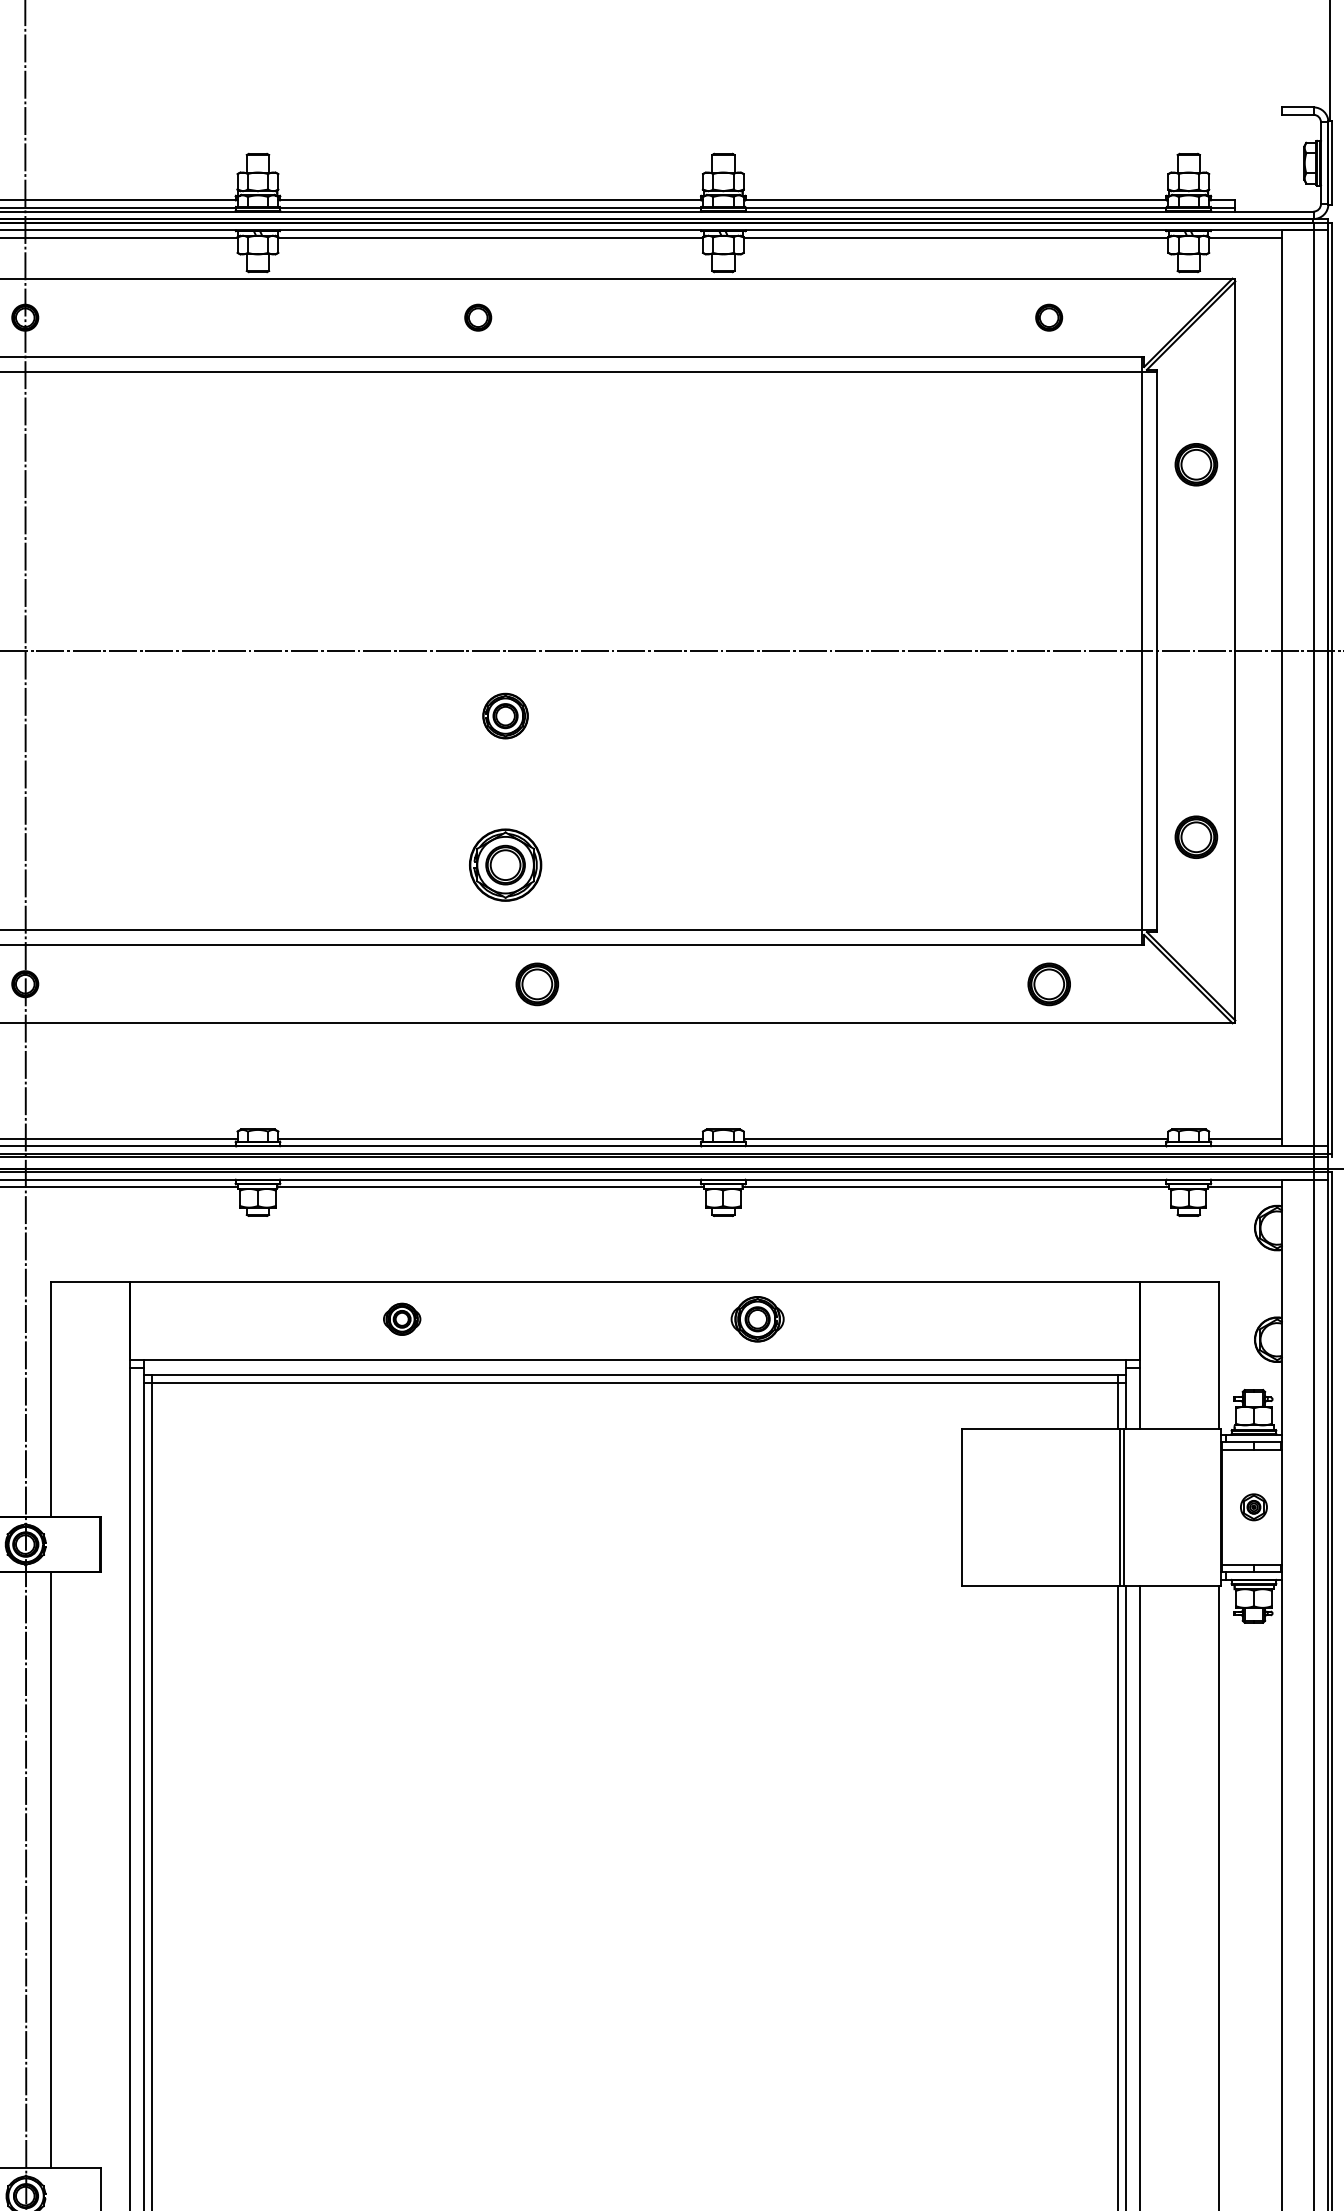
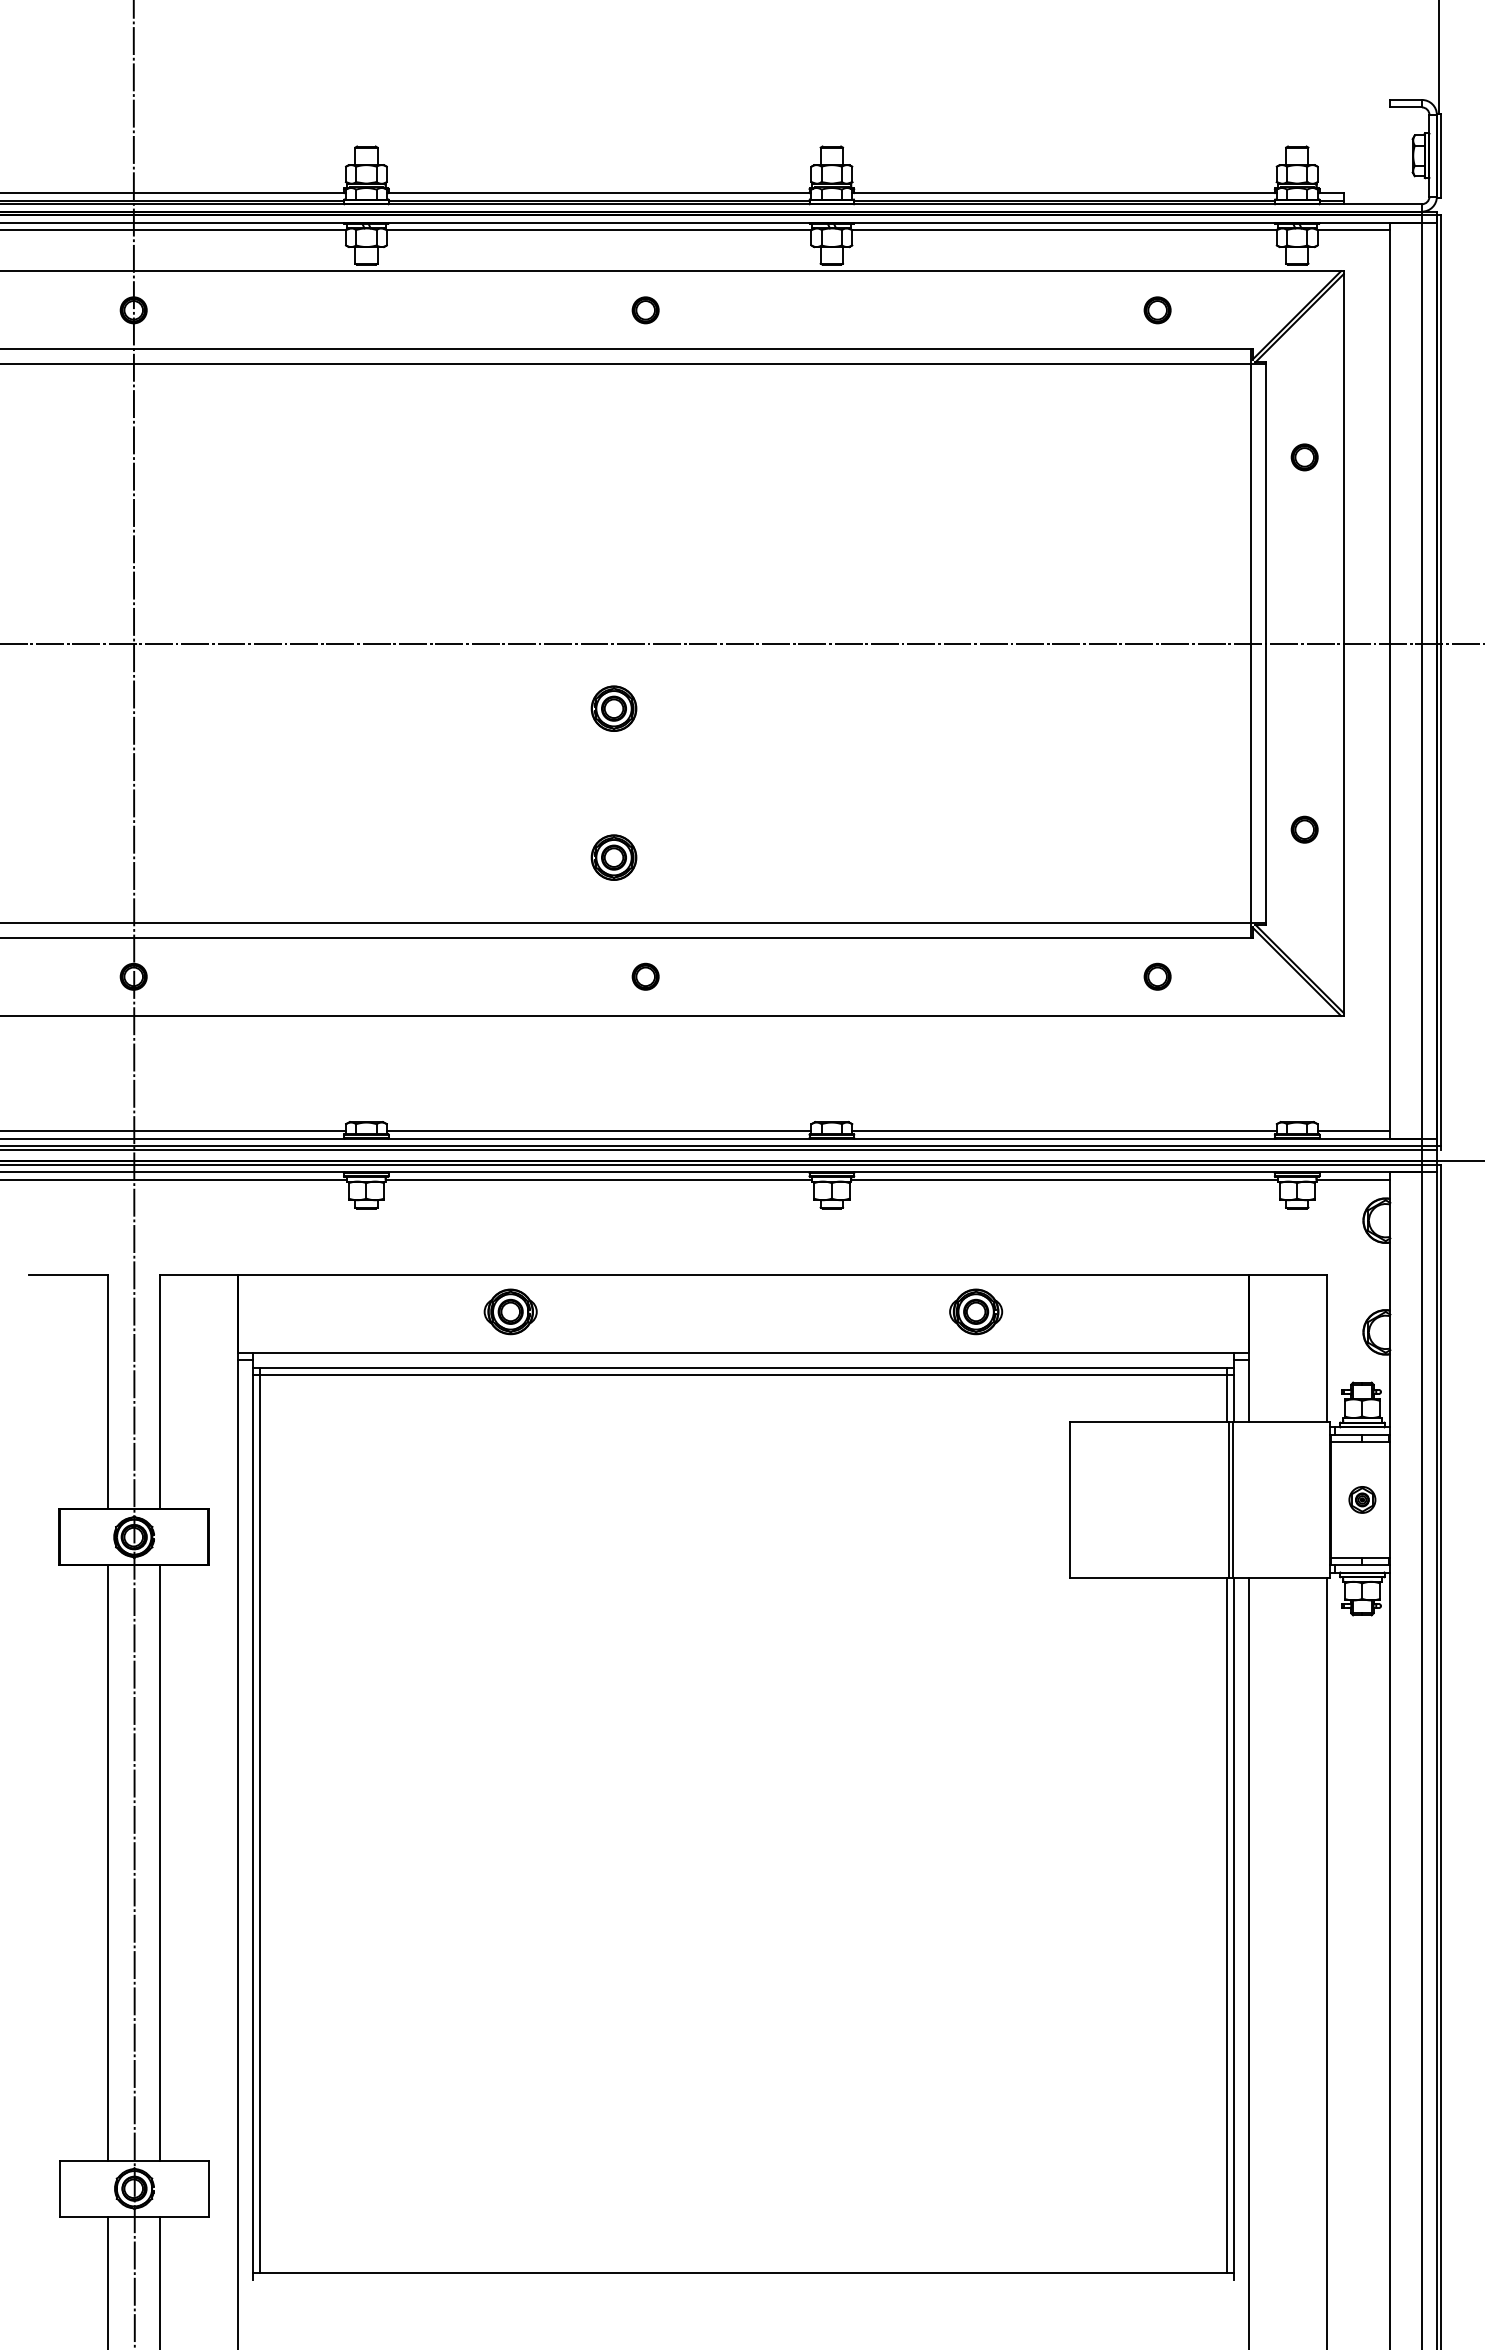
part: (478, 317) -> (645, 310), moved
part: (1196, 464) -> (1304, 457), size x0.62
part: (1196, 836) -> (1304, 829), size x0.62
part: (505, 864) -> (613, 857), size x0.62
part: (537, 983) -> (645, 976), size x0.62
part: (1049, 983) -> (1157, 976), size x0.62
part: (402, 1318) -> (510, 1311), size x1.43
part: (758, 1318) -> (976, 1311), moved

